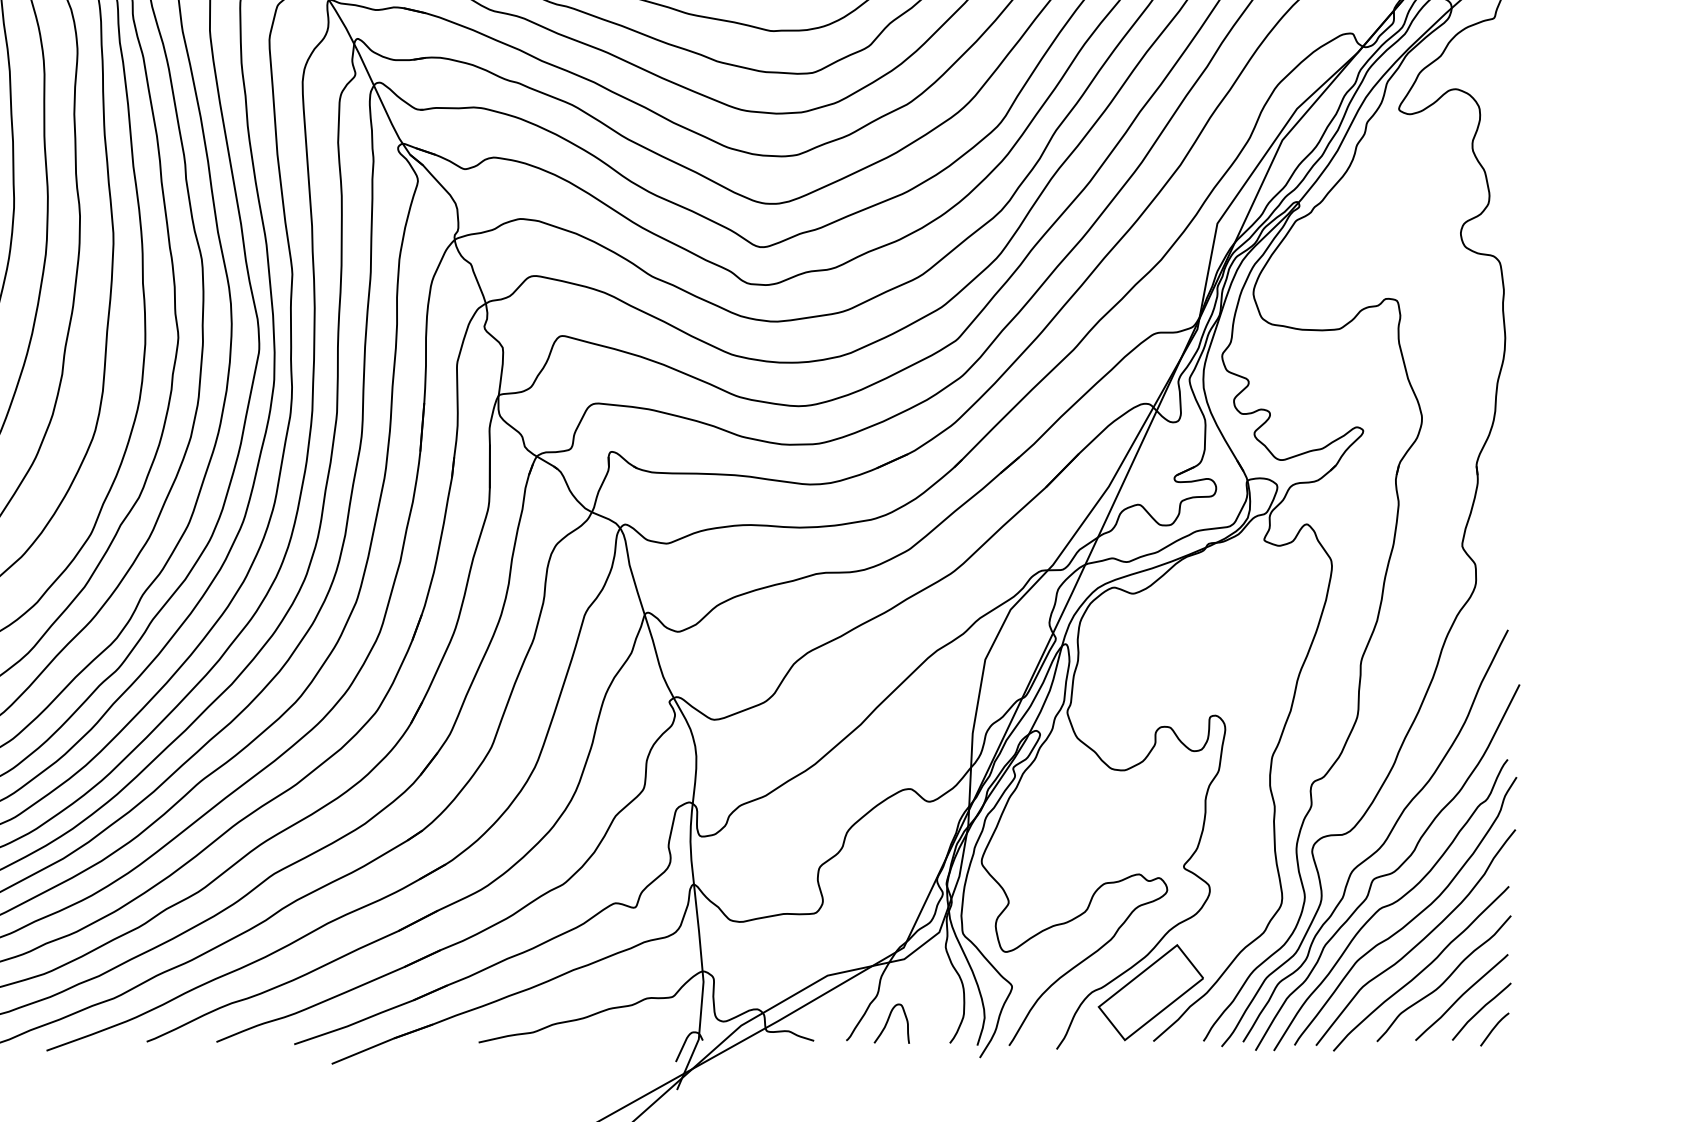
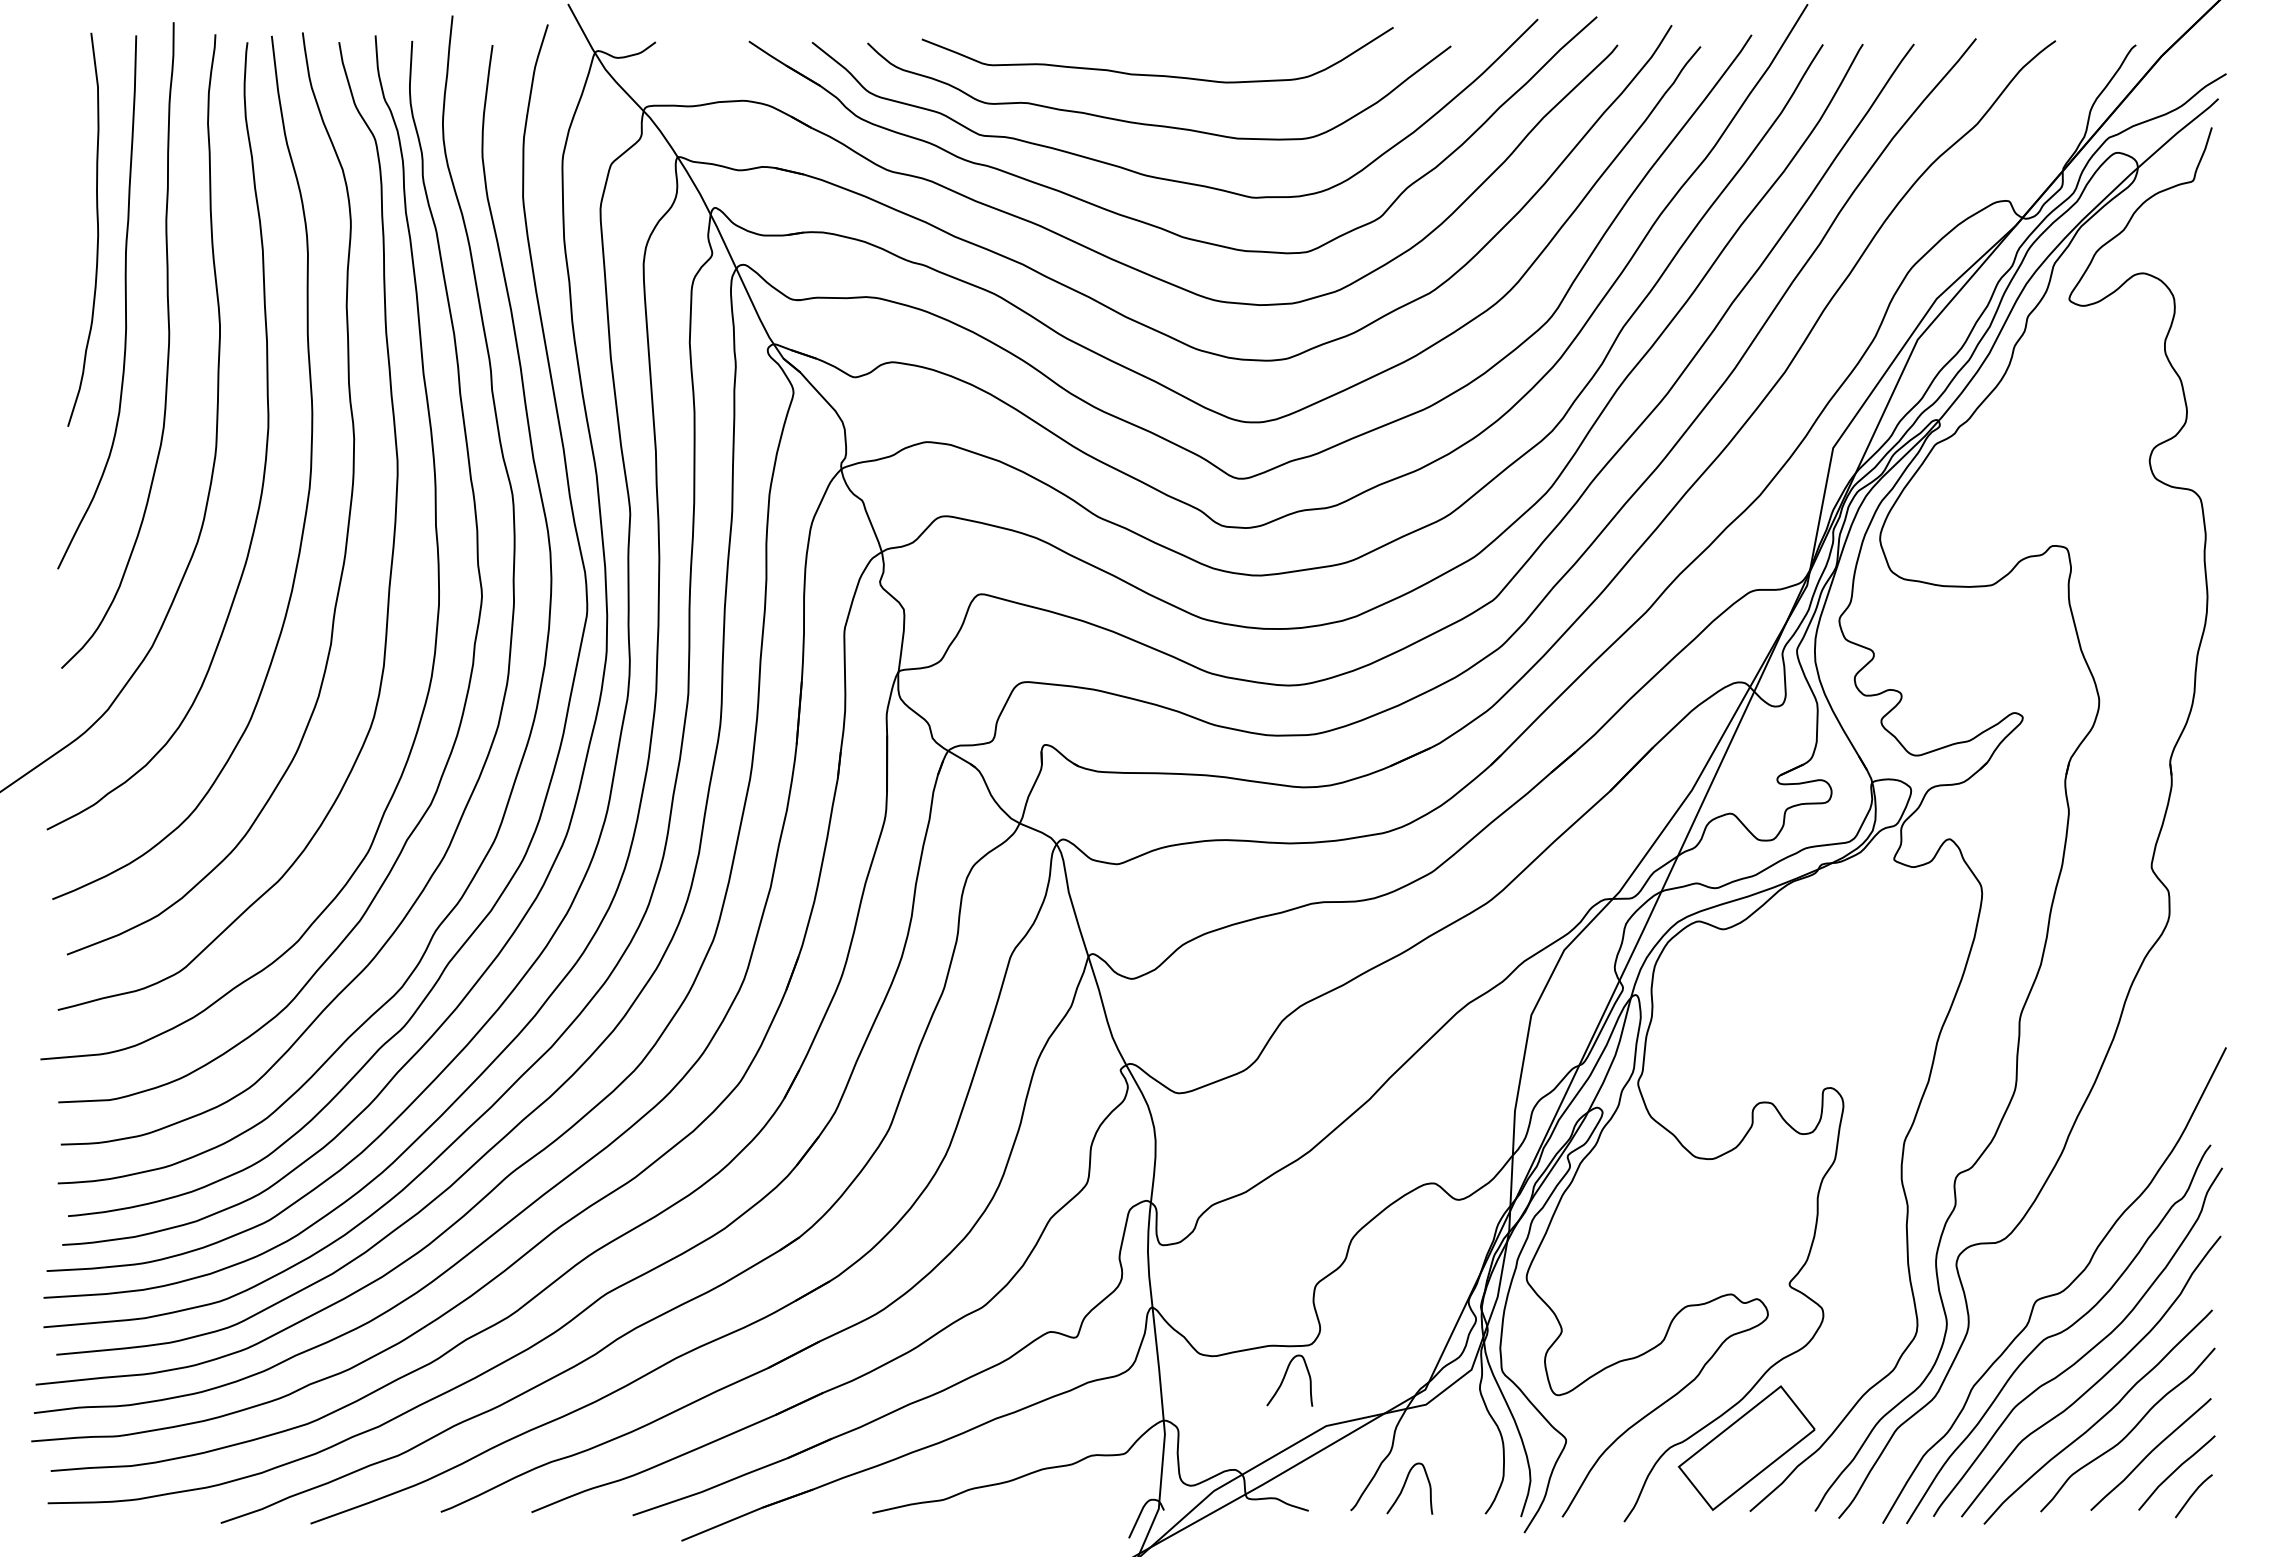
curve: (1383, 842) -> (2049, 1252), removed
curve: (796, 938) -> (1285, 1377), added

